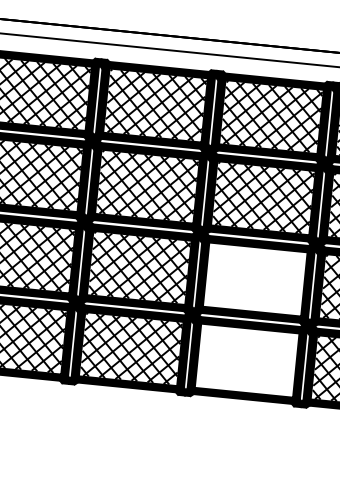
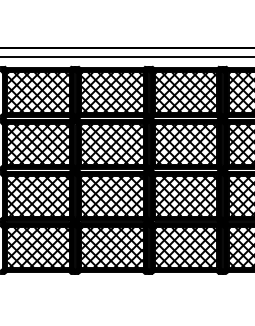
hatch: (254, 280) -> (185, 196), added
hatch: (246, 360) -> (185, 247), added

